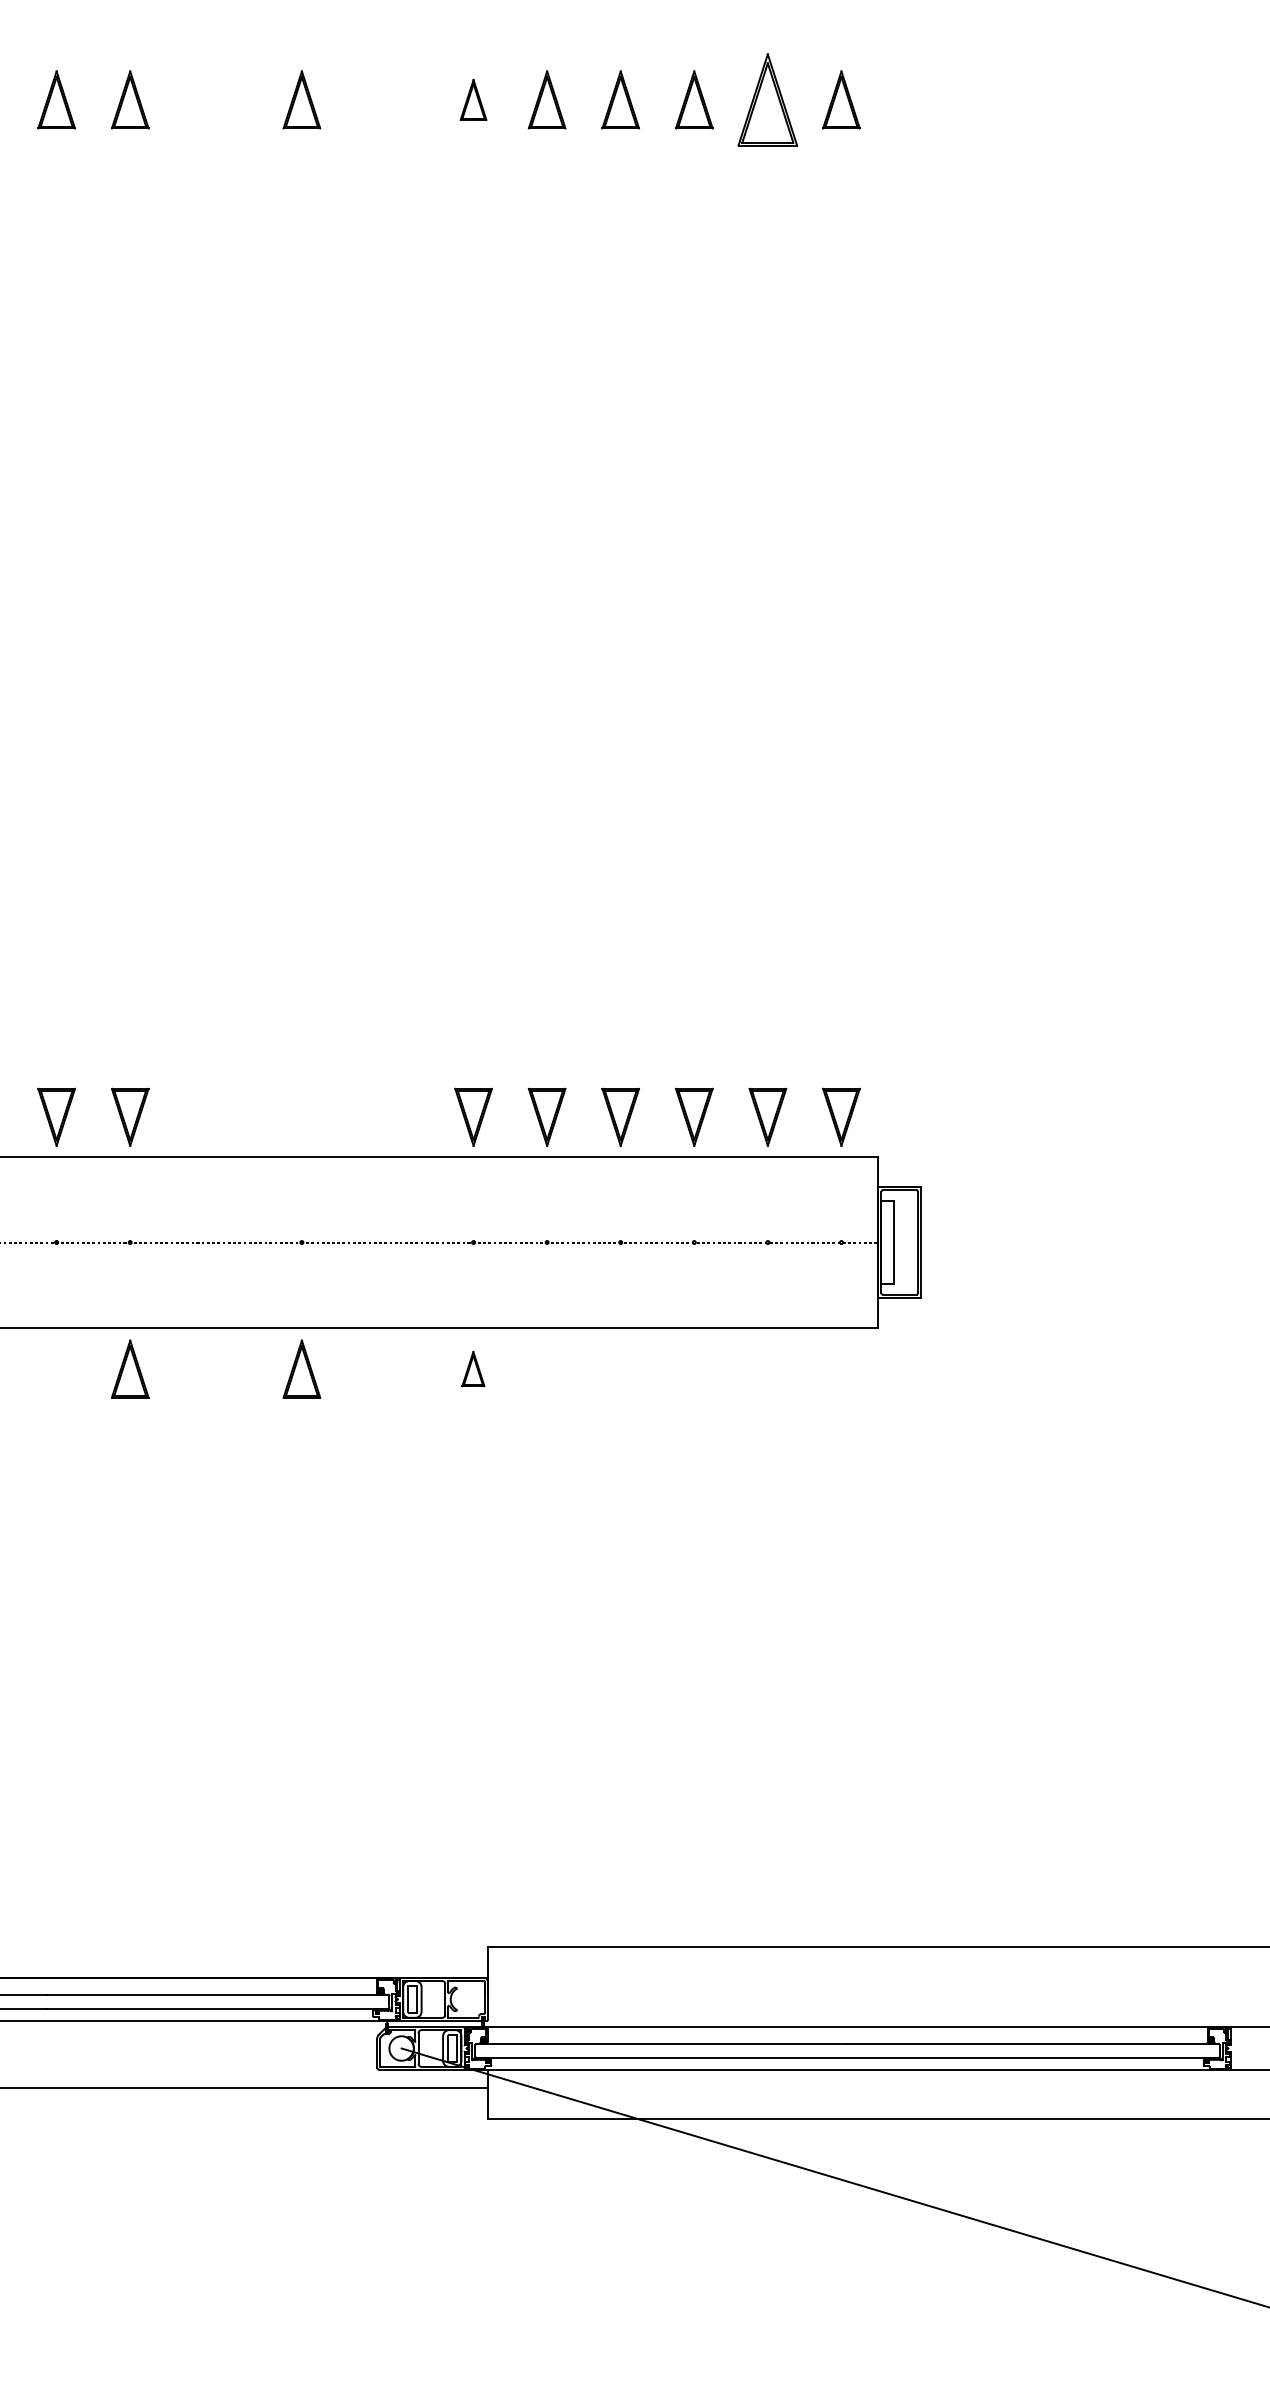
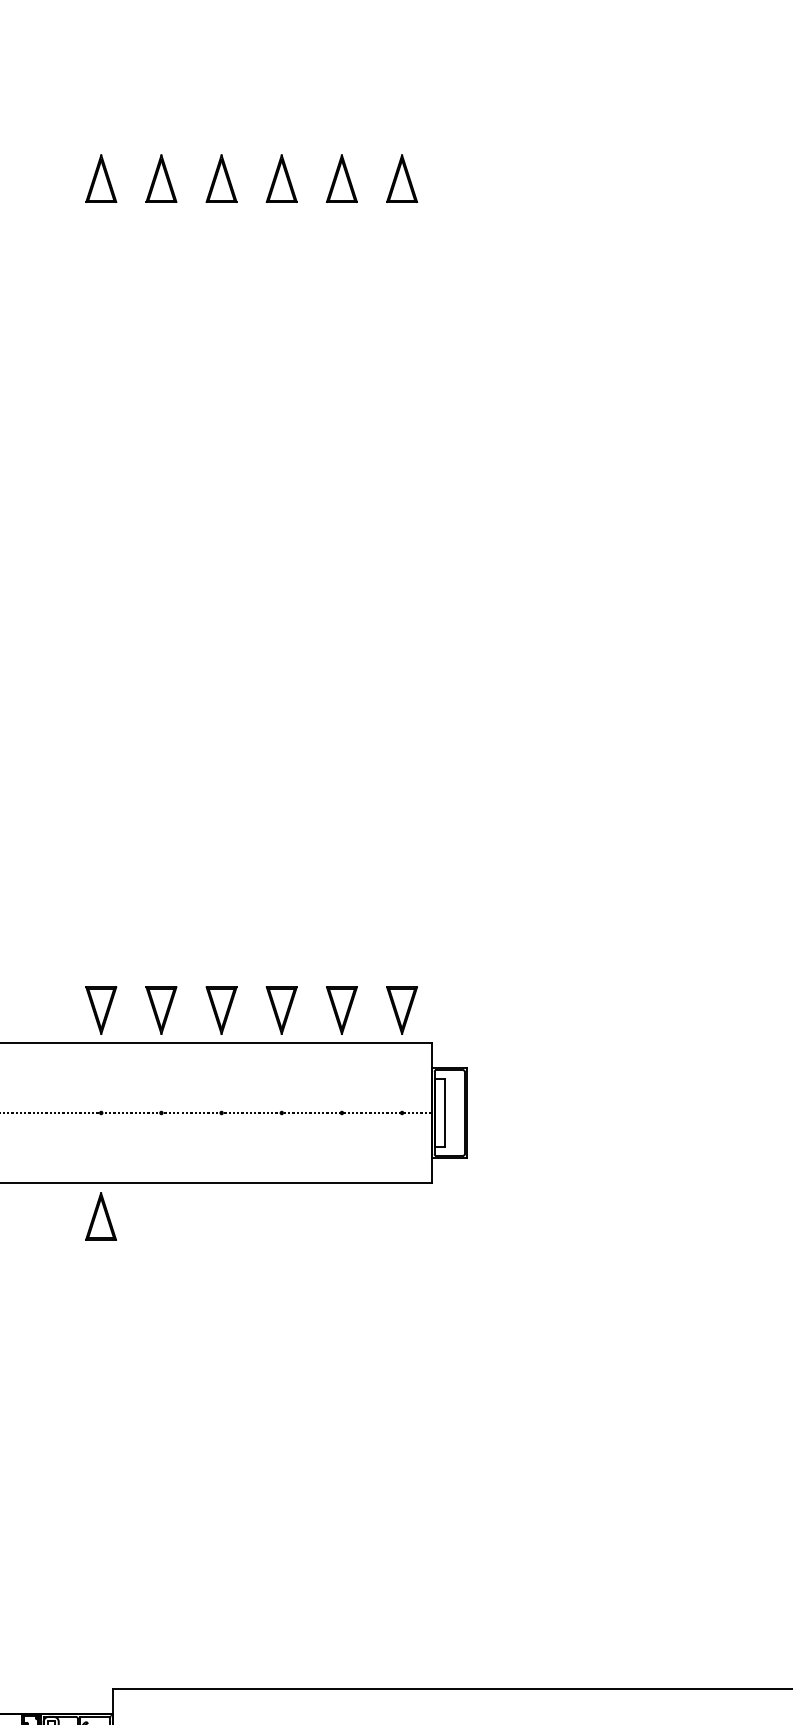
part: (473, 99) -> (101, 178), size x1.43
part: (767, 99) -> (341, 178), size x0.62
part: (473, 1368) -> (101, 1215), size x1.67

